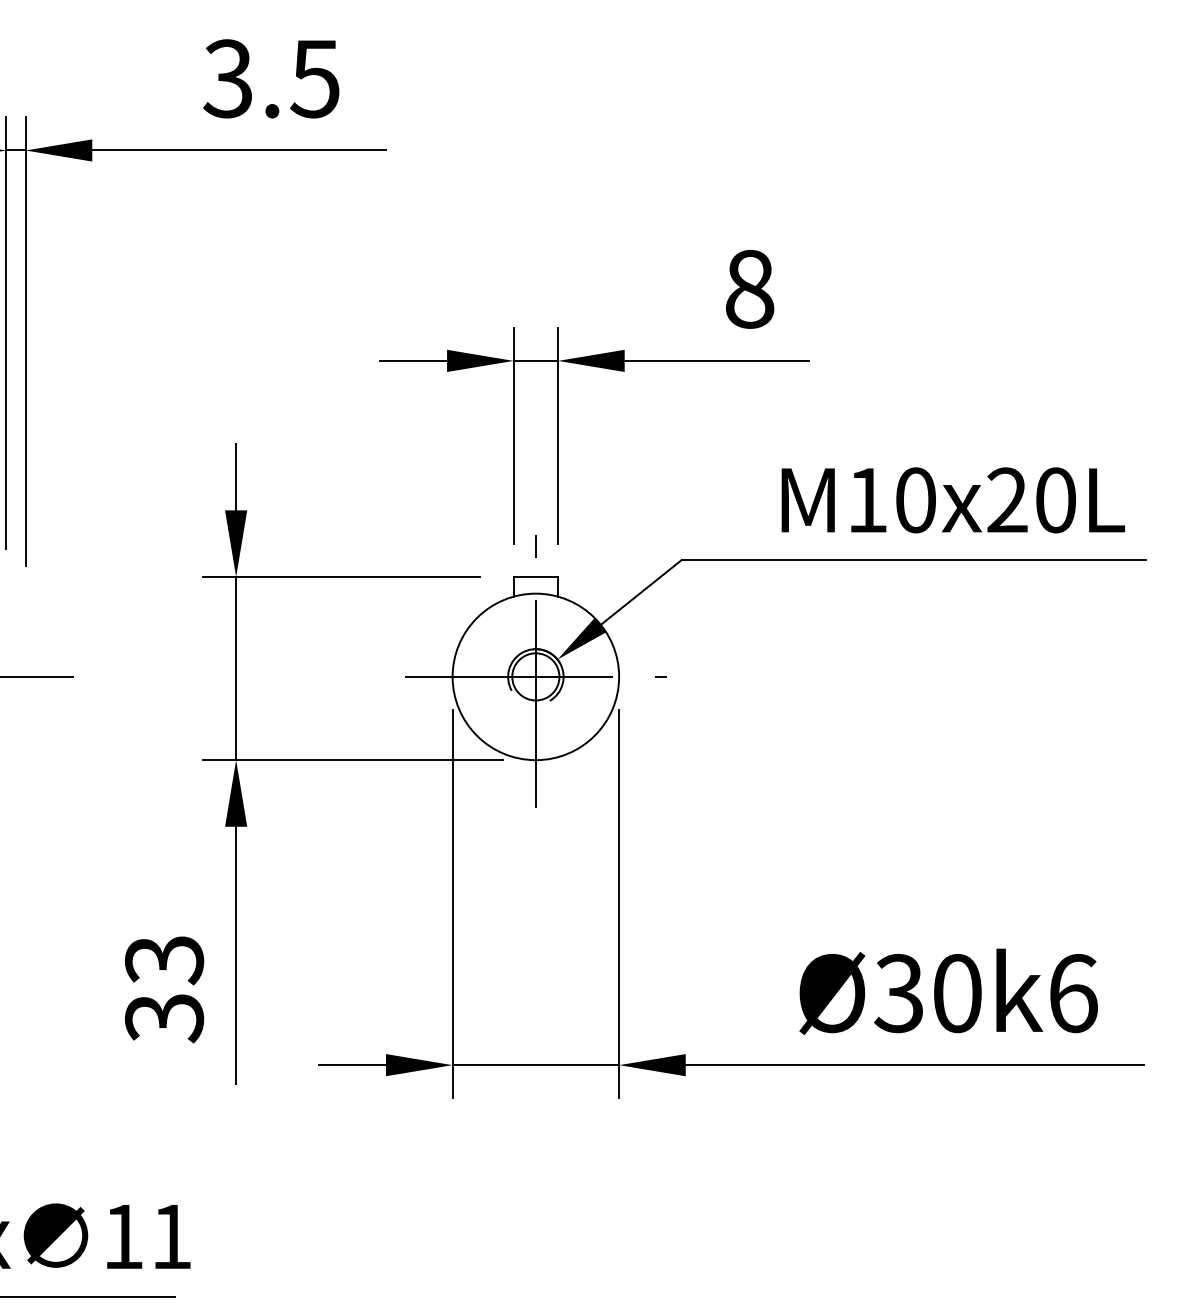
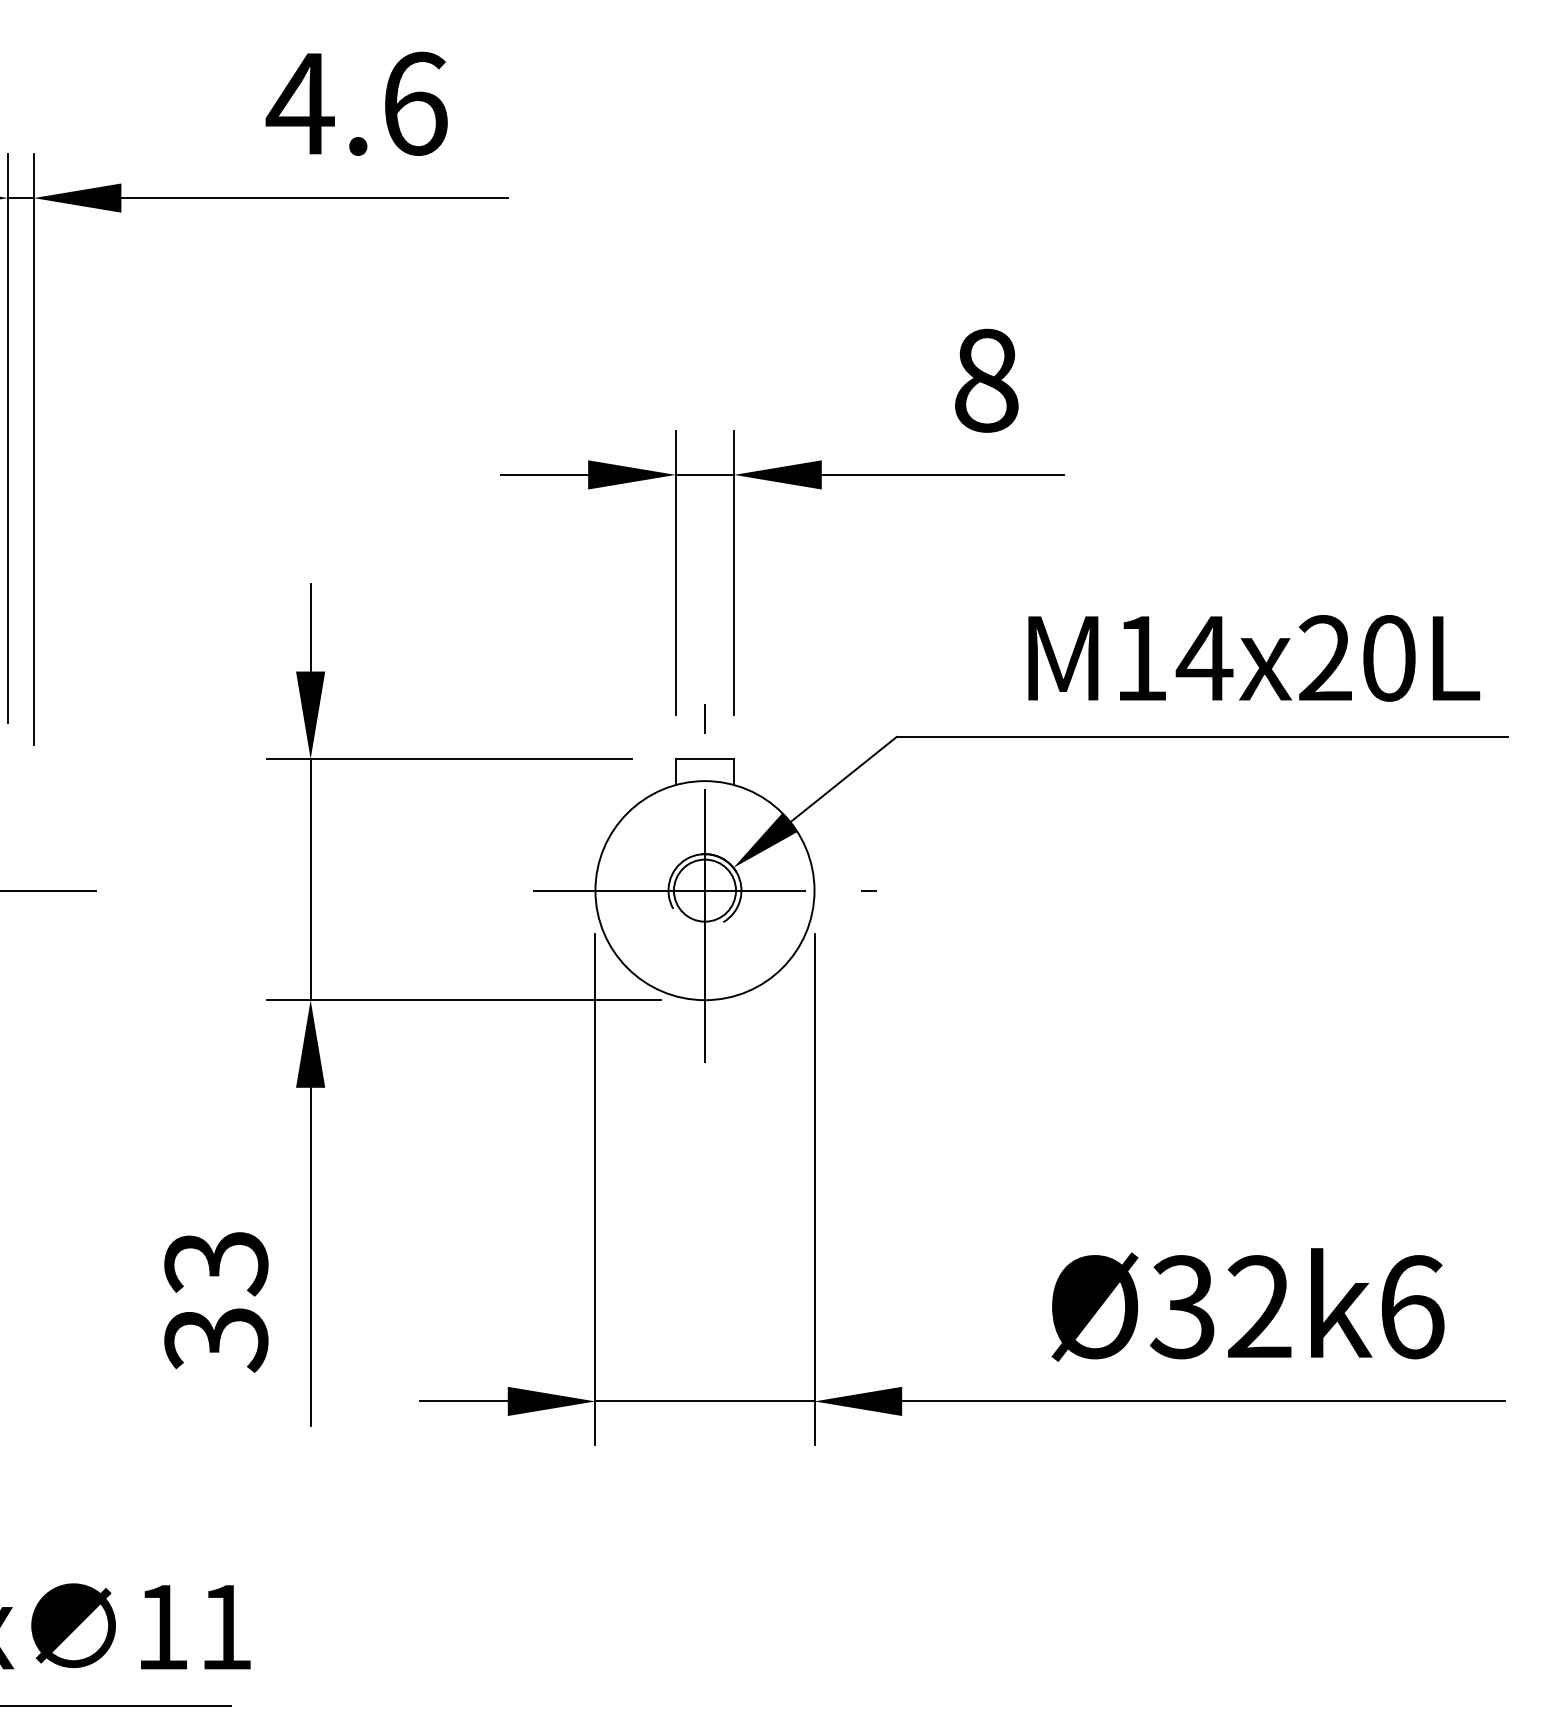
text: (271, 78) -> (357, 103), 3.5 -> 4.6
text: (915, 500) -> (1204, 658), M10x20L -> M14x20L
text: (957, 993) -> (1259, 1307), Ø30k6 -> Ø32k6

